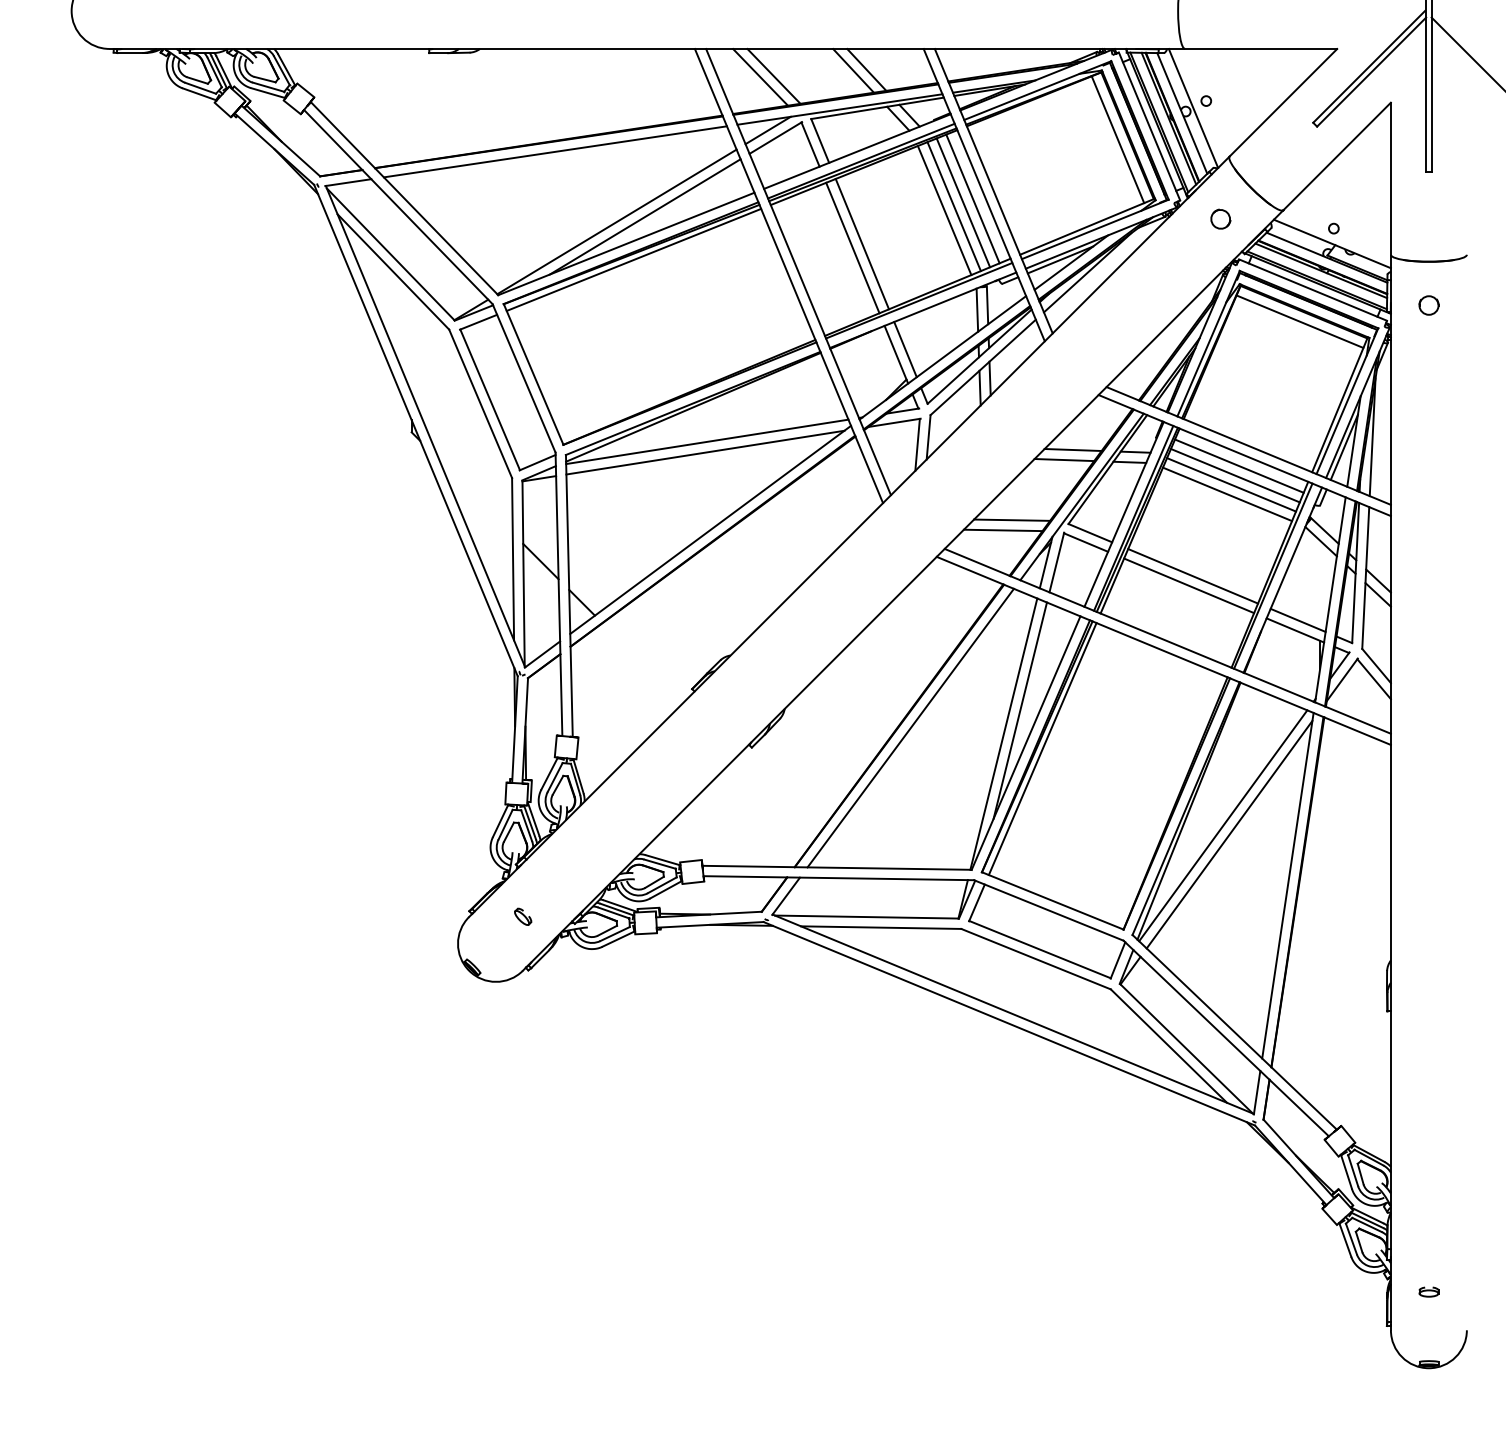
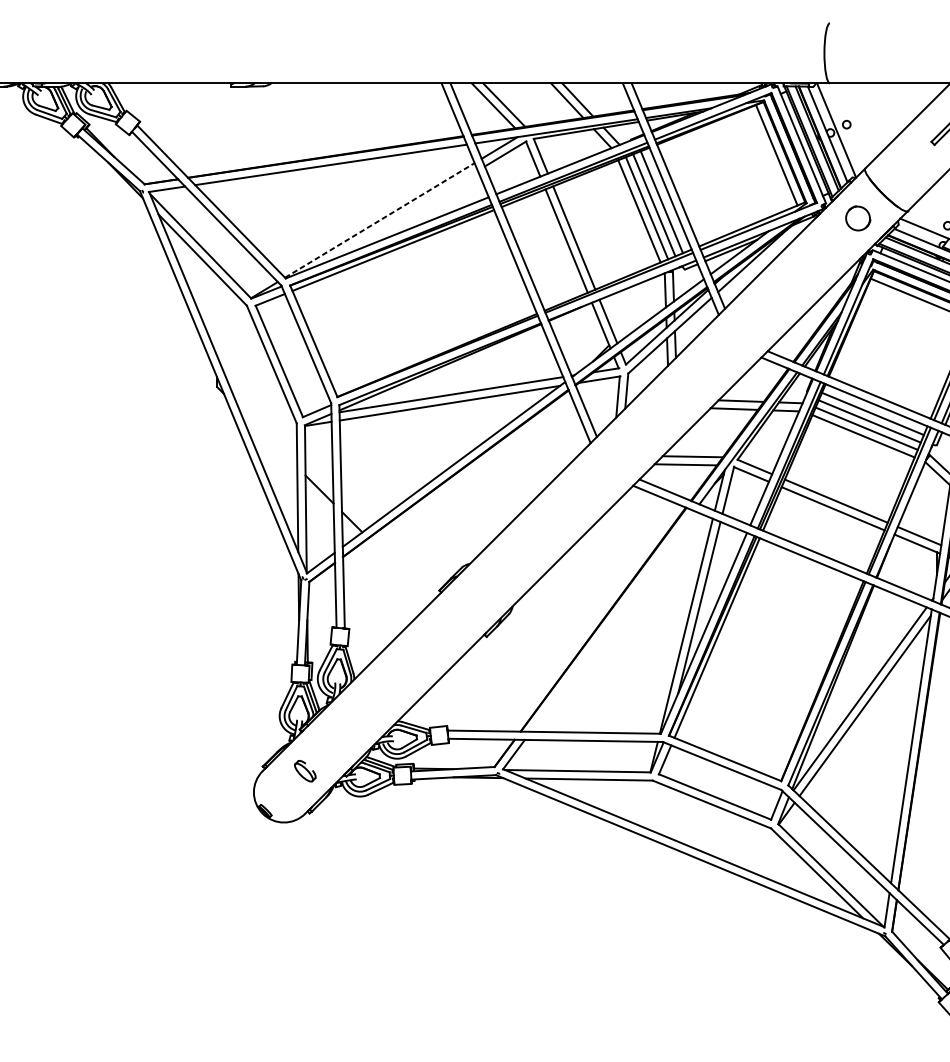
line: (644, 216) -> (401, 216), removed
part: (1220, 218) -> (858, 217), size x1.6
line: (616, 221) -> (379, 220), solid -> dashed
line: (910, 727) -> (612, 620), removed
part: (523, 916) -> (305, 770), size x1.6

